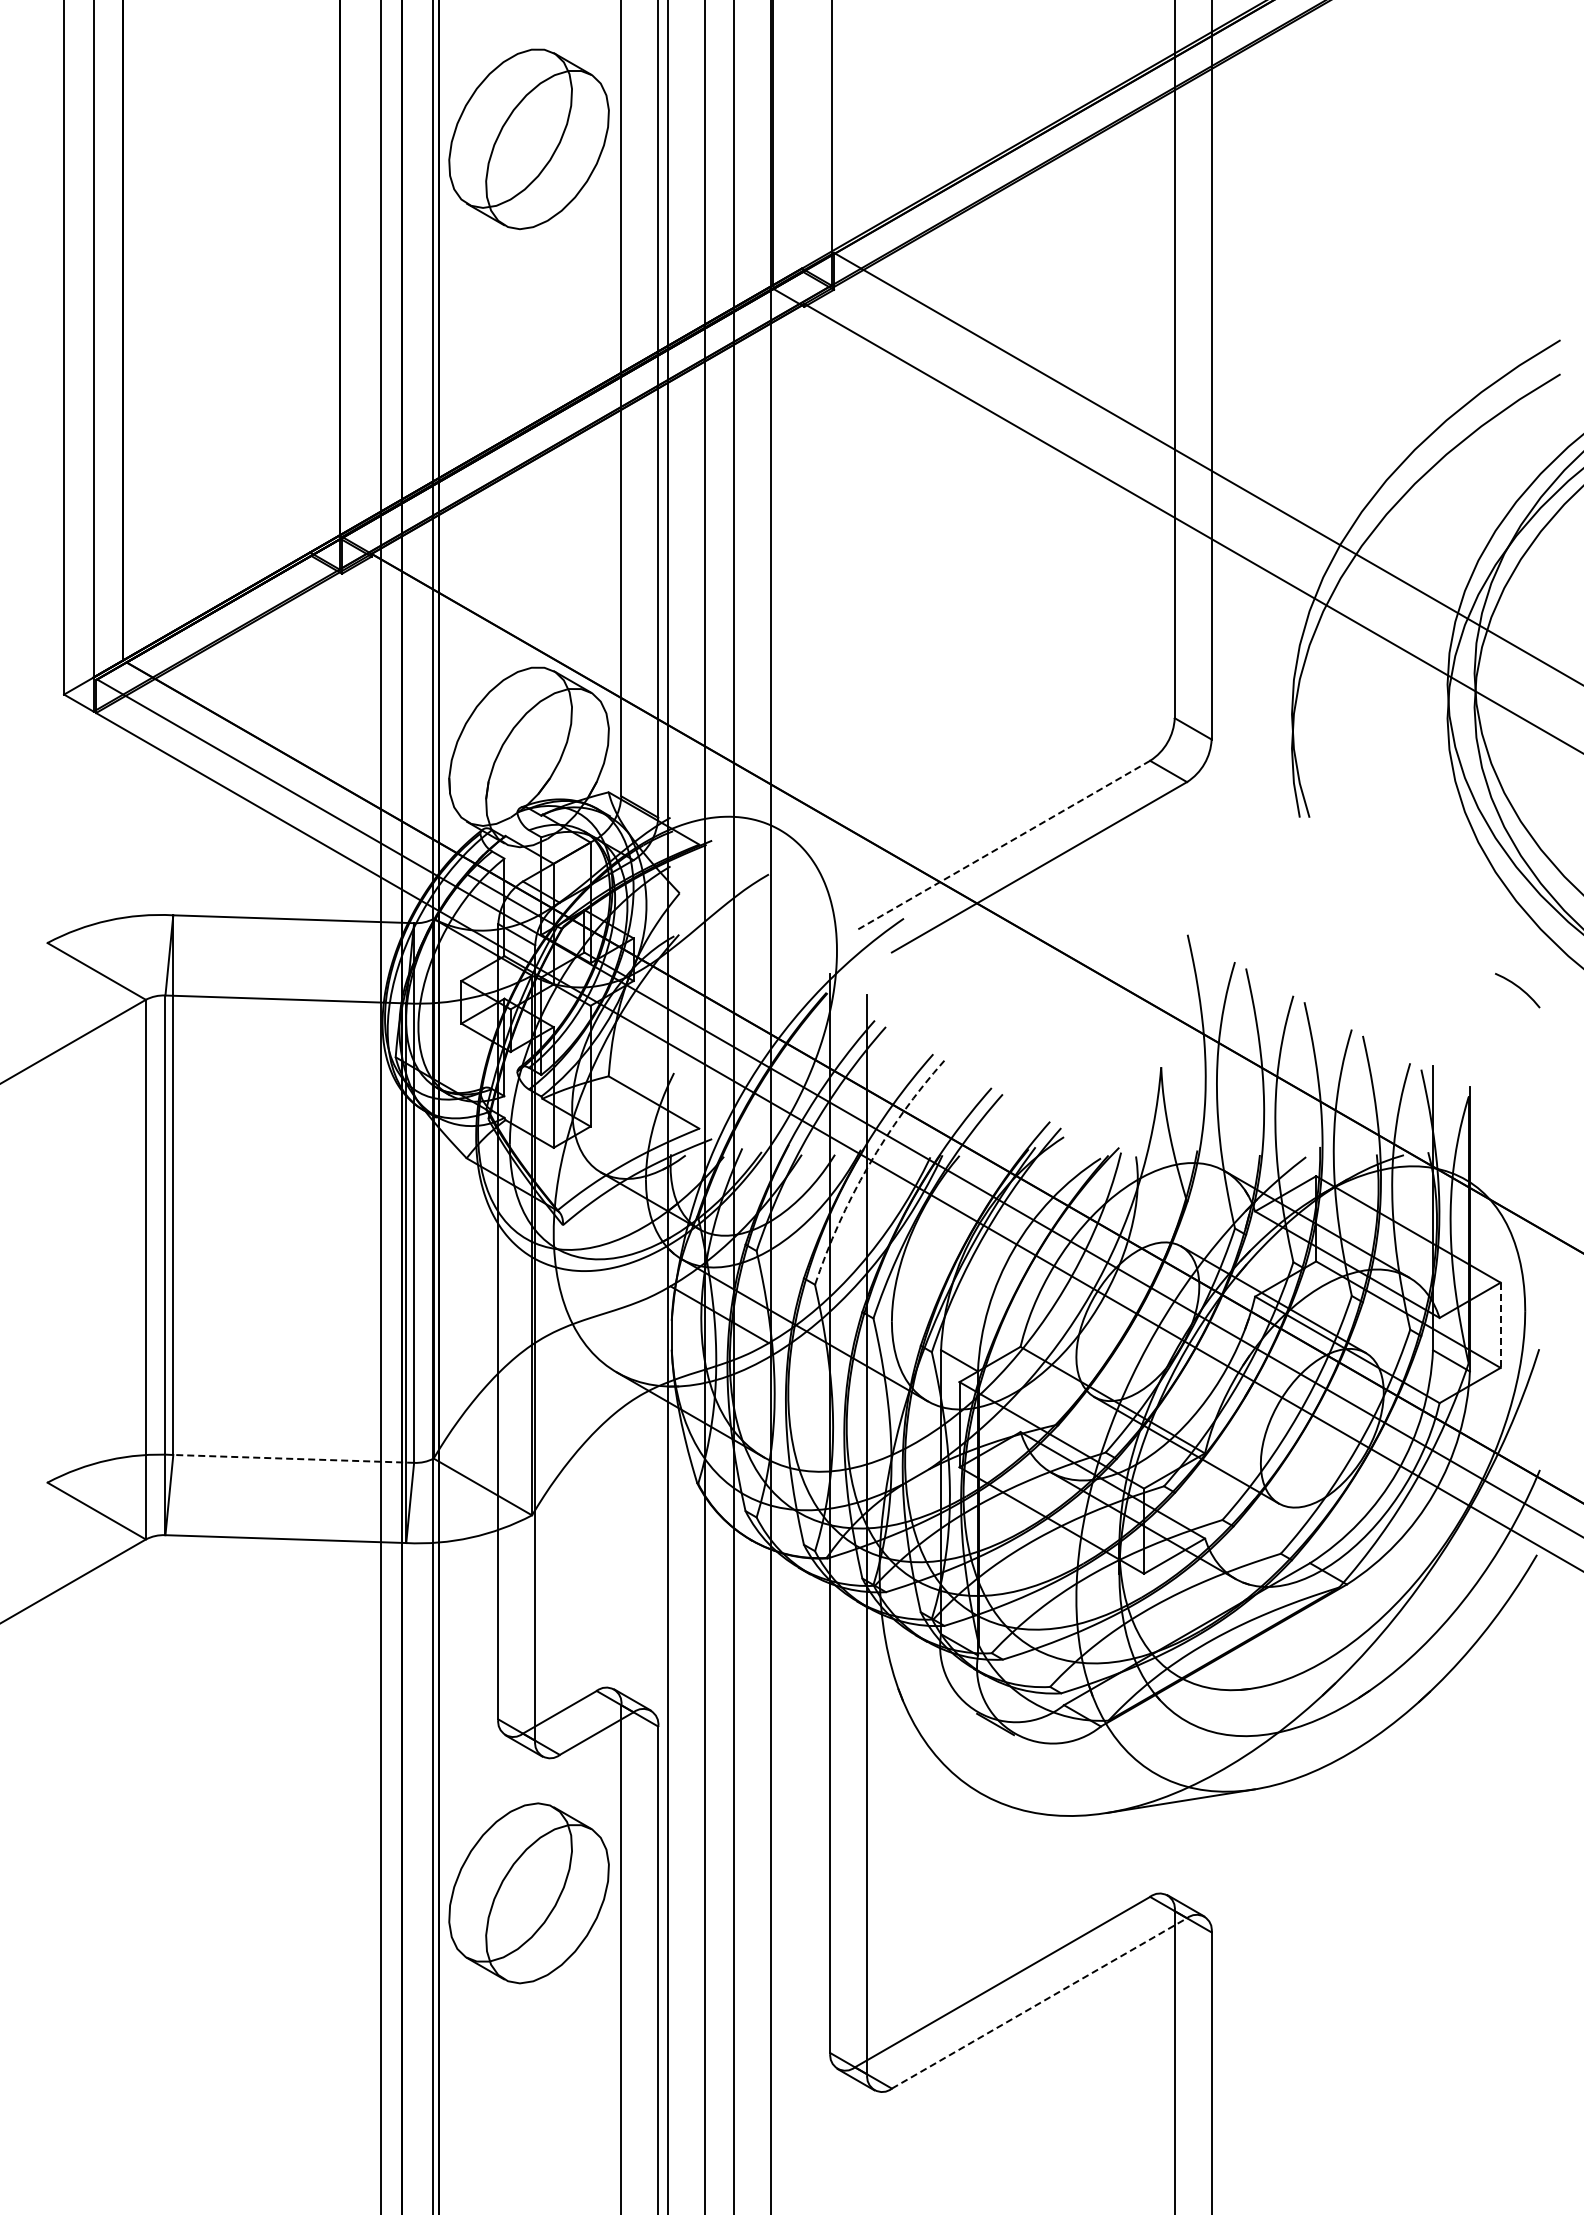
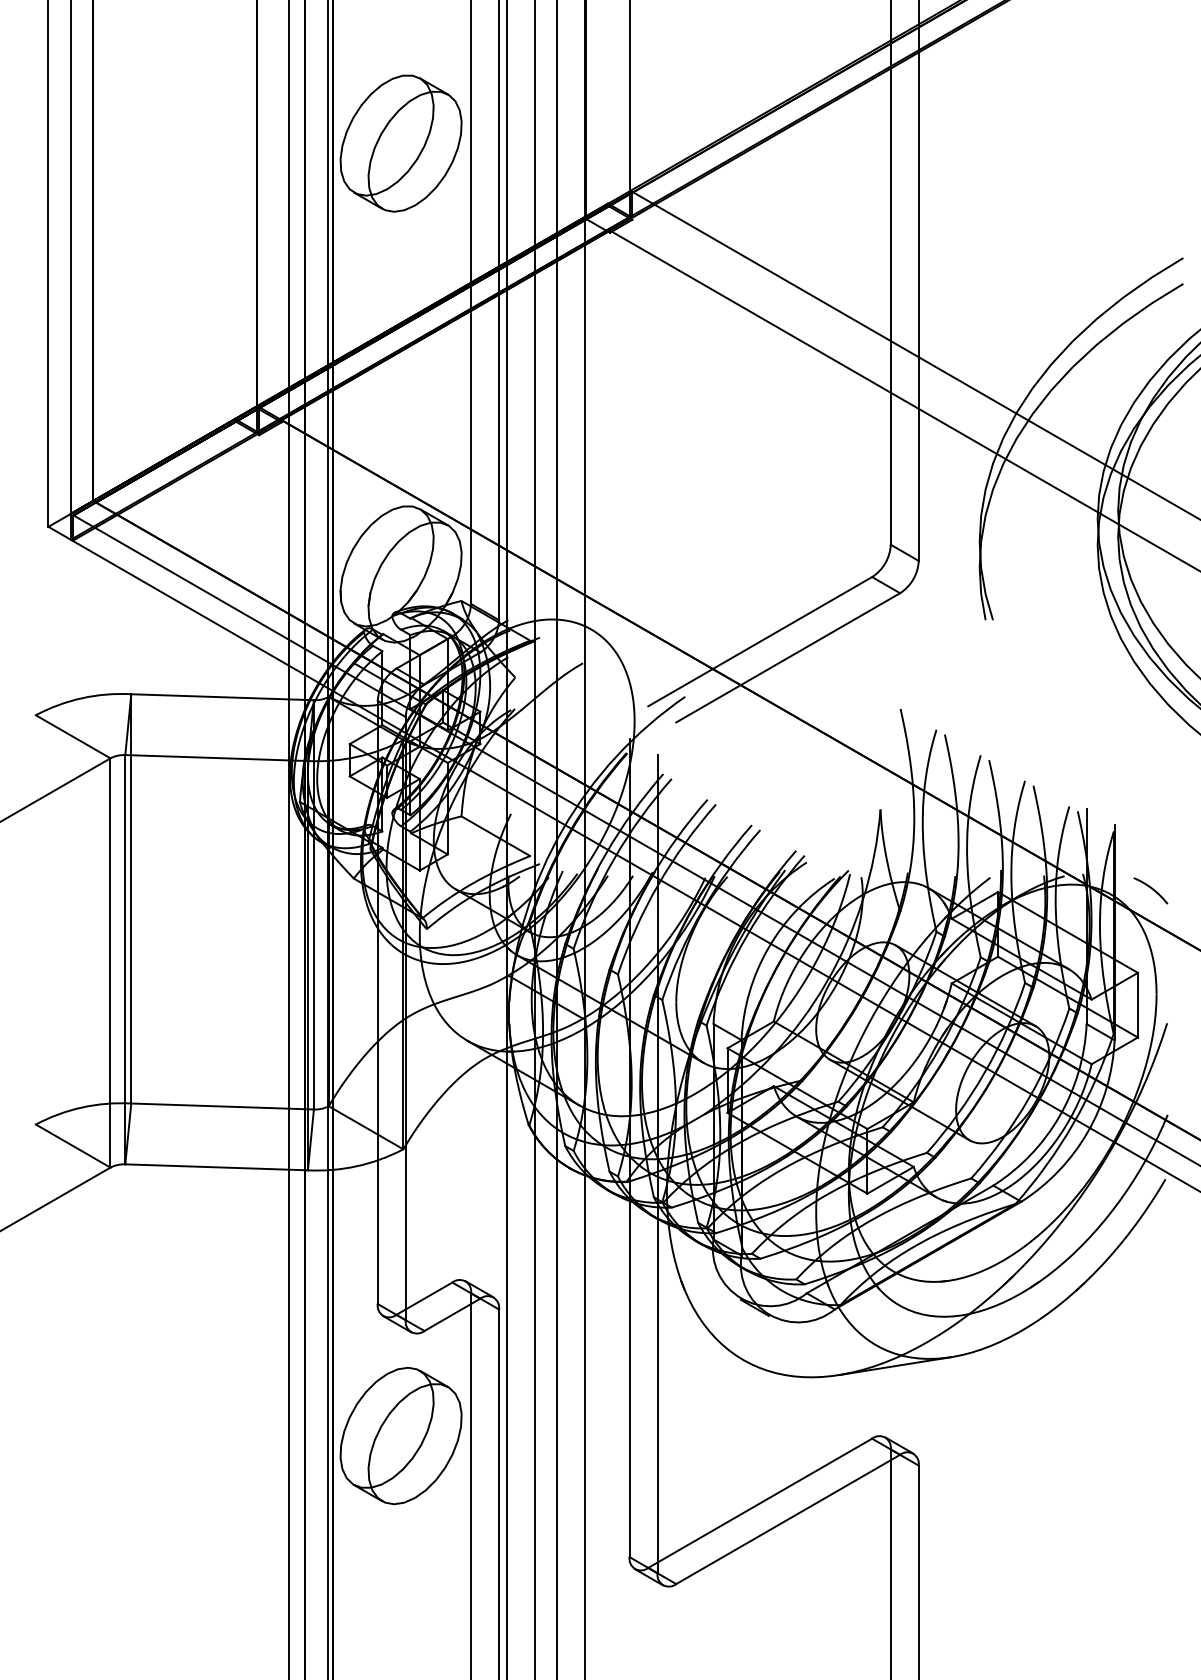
part: (528, 139) -> (400, 143), moved
line: (1002, 846) -> (760, 642), dashed -> solid
curve: (1518, 988) -> (1151, 889), moved
arc: (868, 1166) -> (658, 884), dashed -> solid
line: (1500, 1325) -> (1137, 1005), dashed -> solid
line: (293, 1458) -> (222, 1106), dashed -> solid
line: (1039, 2003) -> (788, 1519), dashed -> solid

